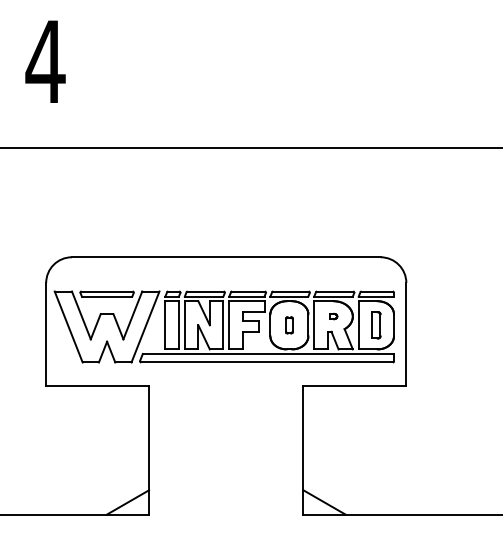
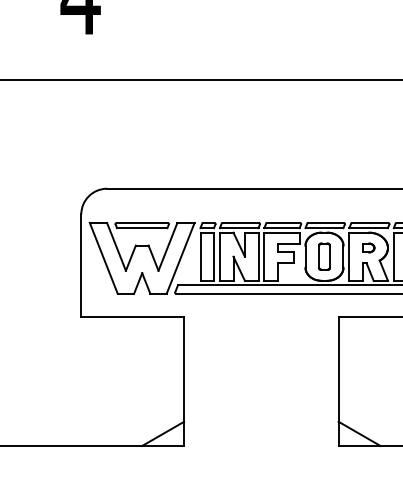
part: (333, 316) -> (368, 247), size x1.67
part: (289, 325) -> (324, 256), size x1.67

